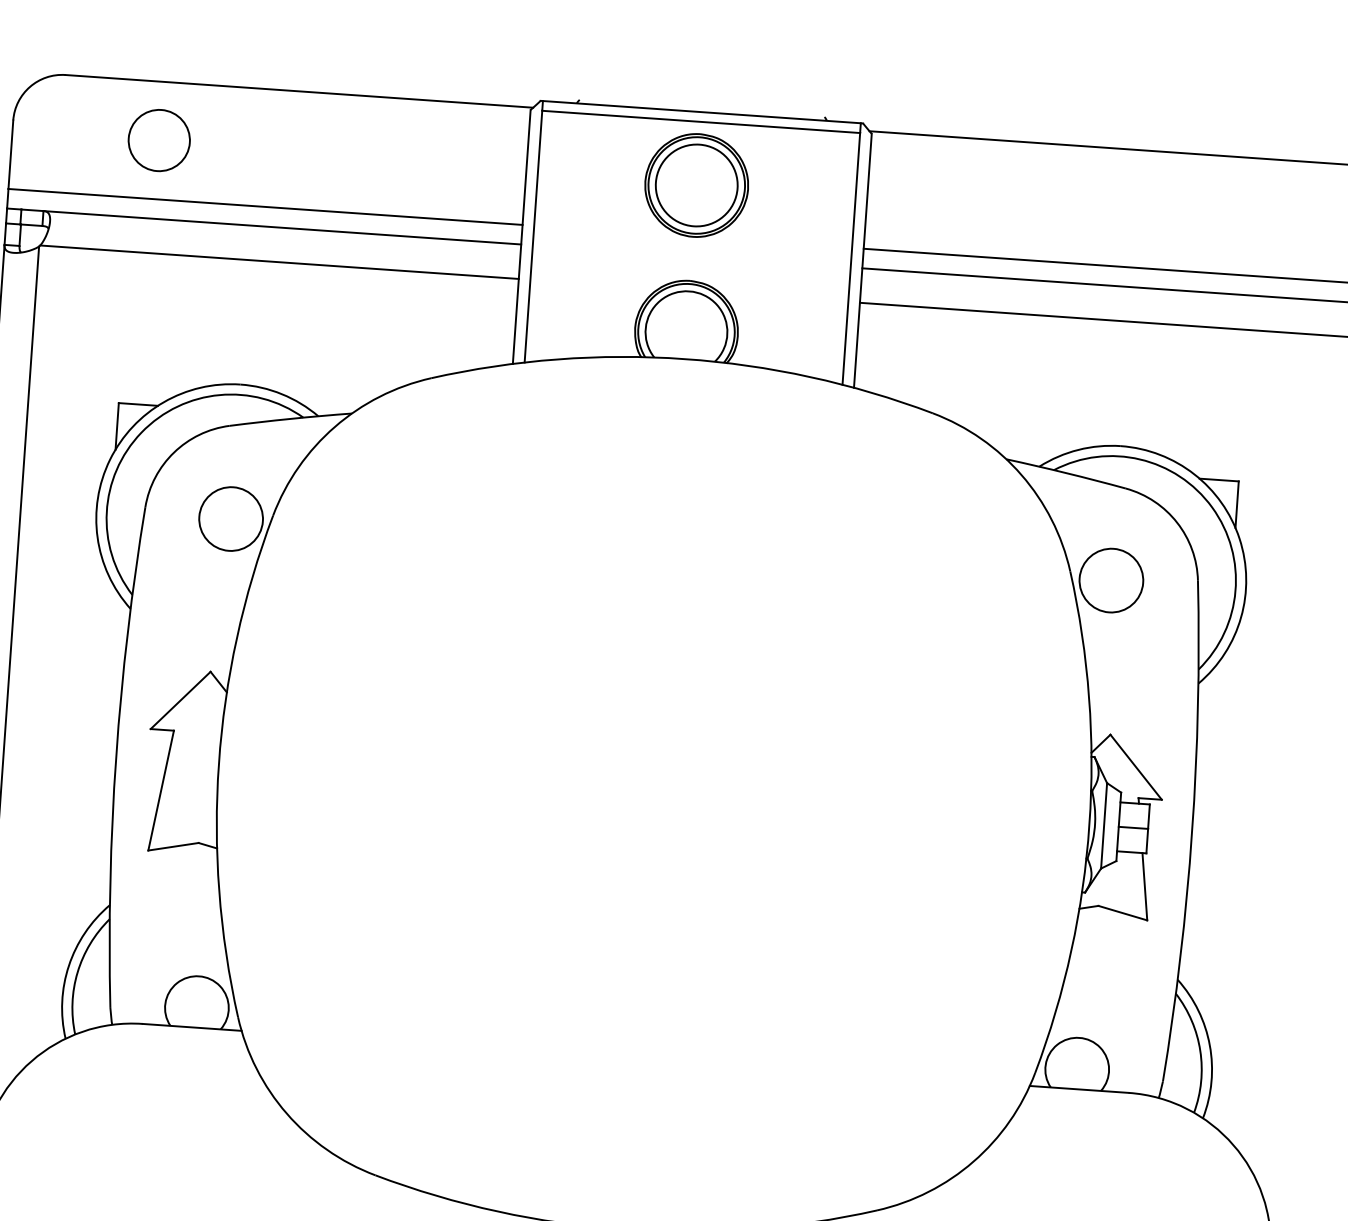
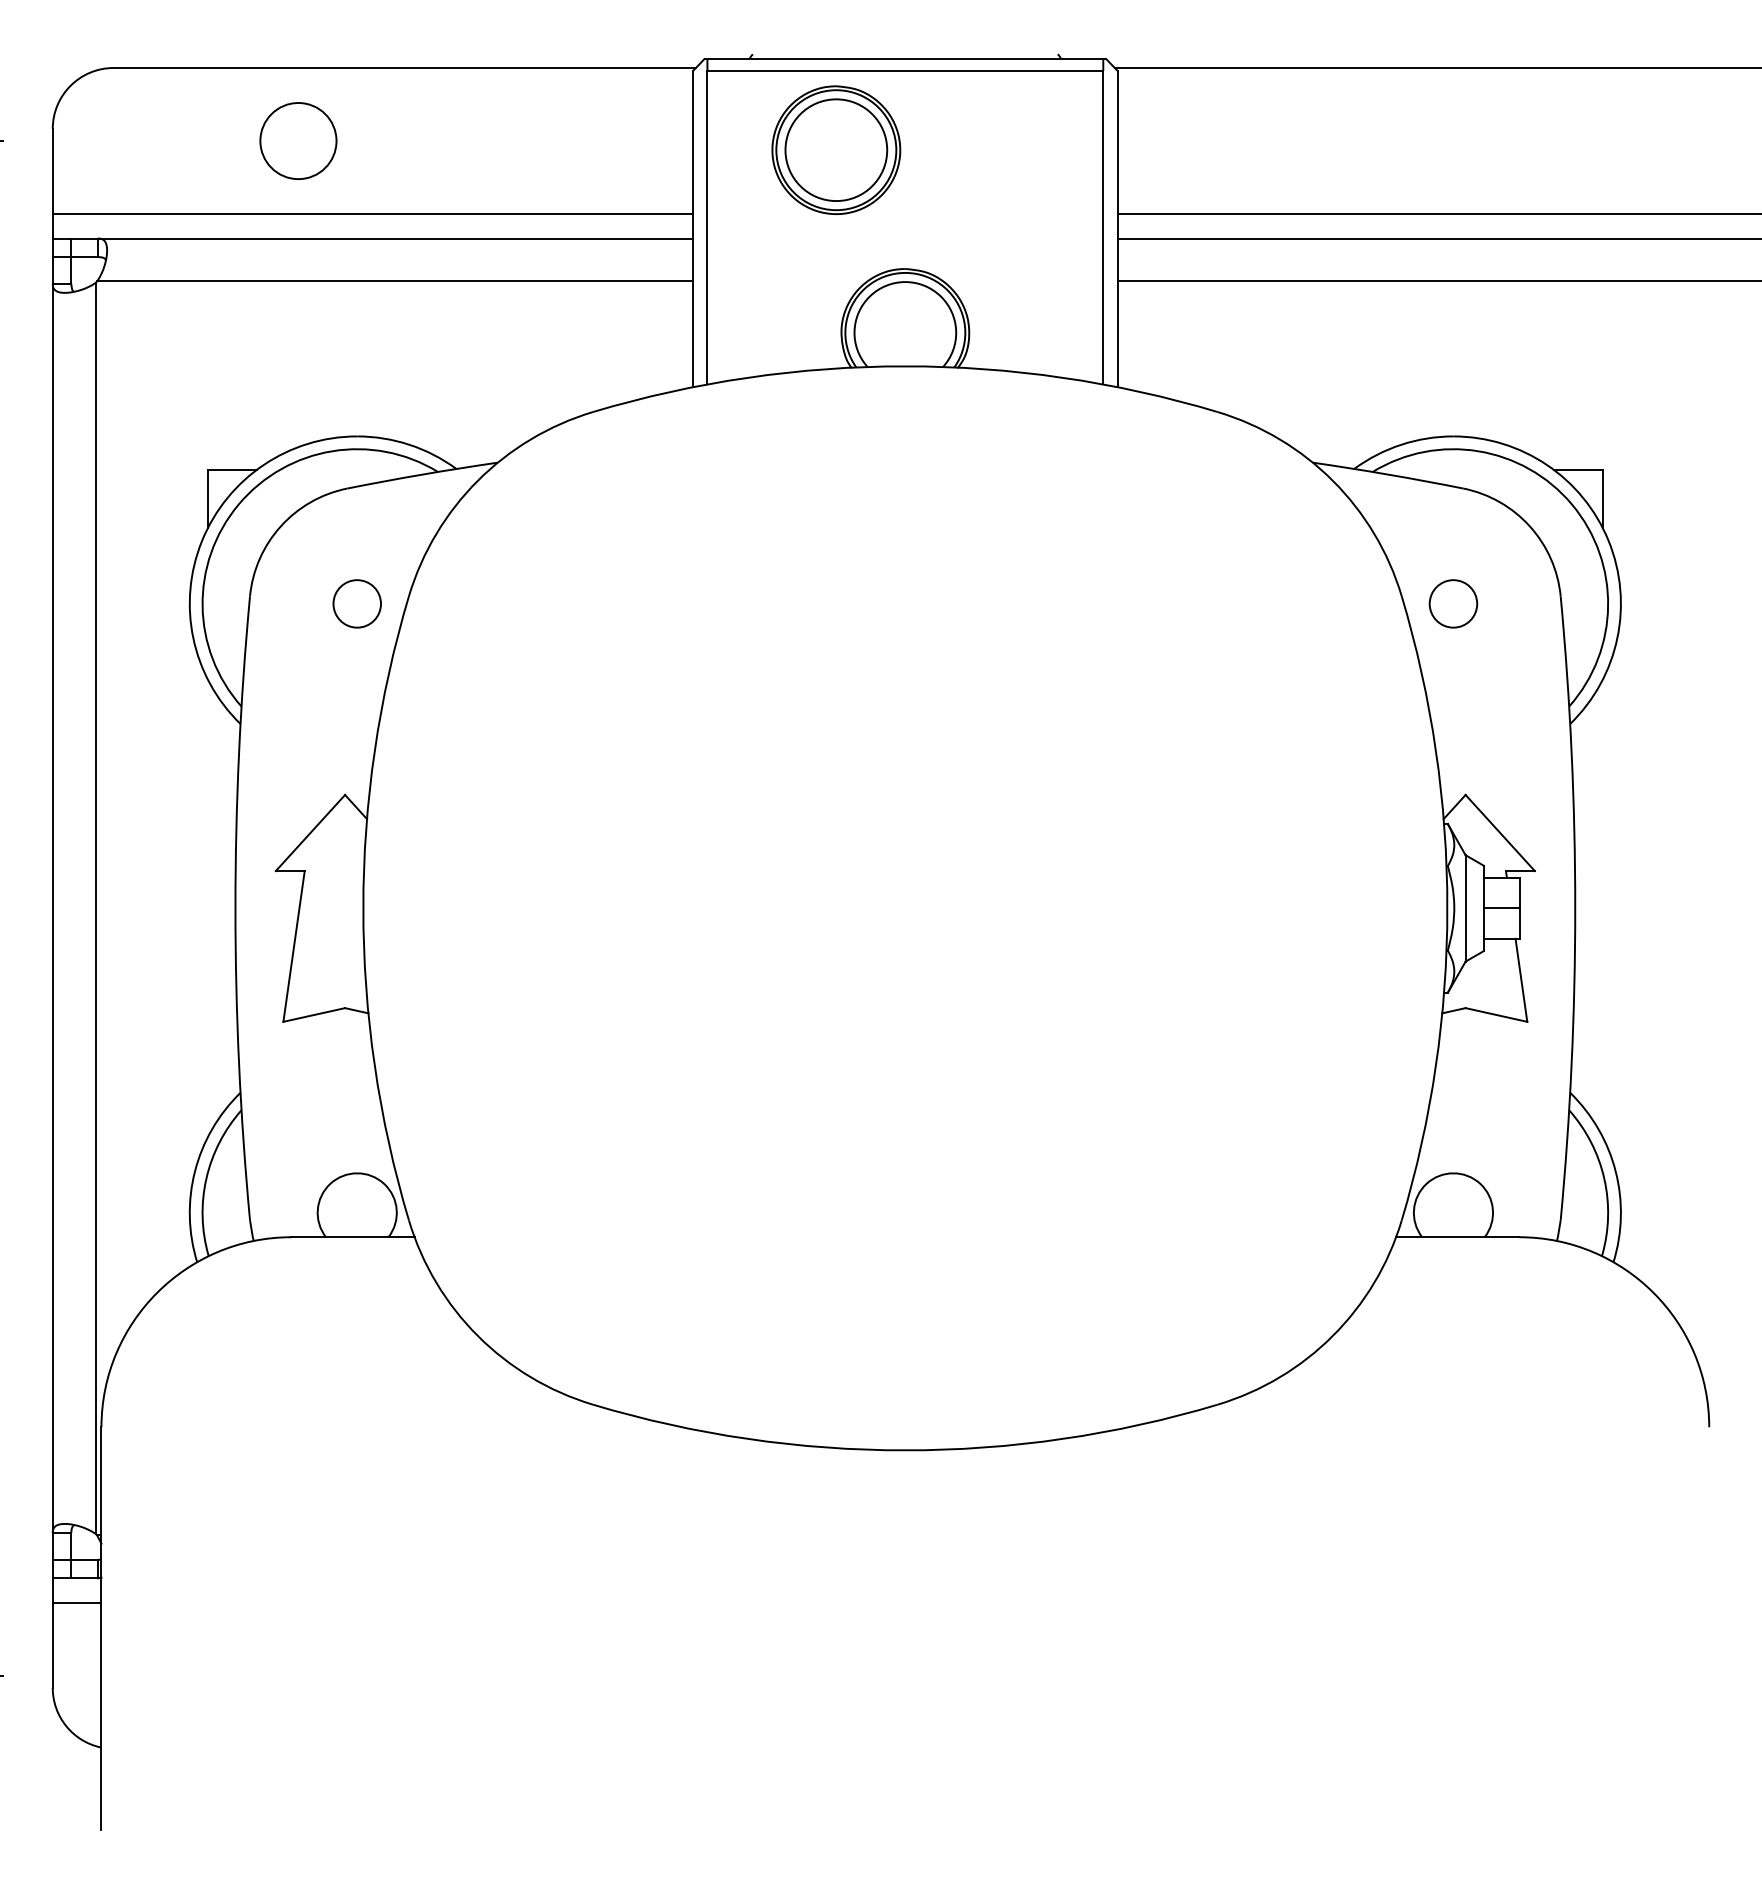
circle: (159, 140) -> (298, 140), moved
part: (696, 184) -> (836, 149), moved
circle: (230, 518) -> (356, 603), size x0.6
circle: (1111, 580) -> (1453, 603), size x0.6

